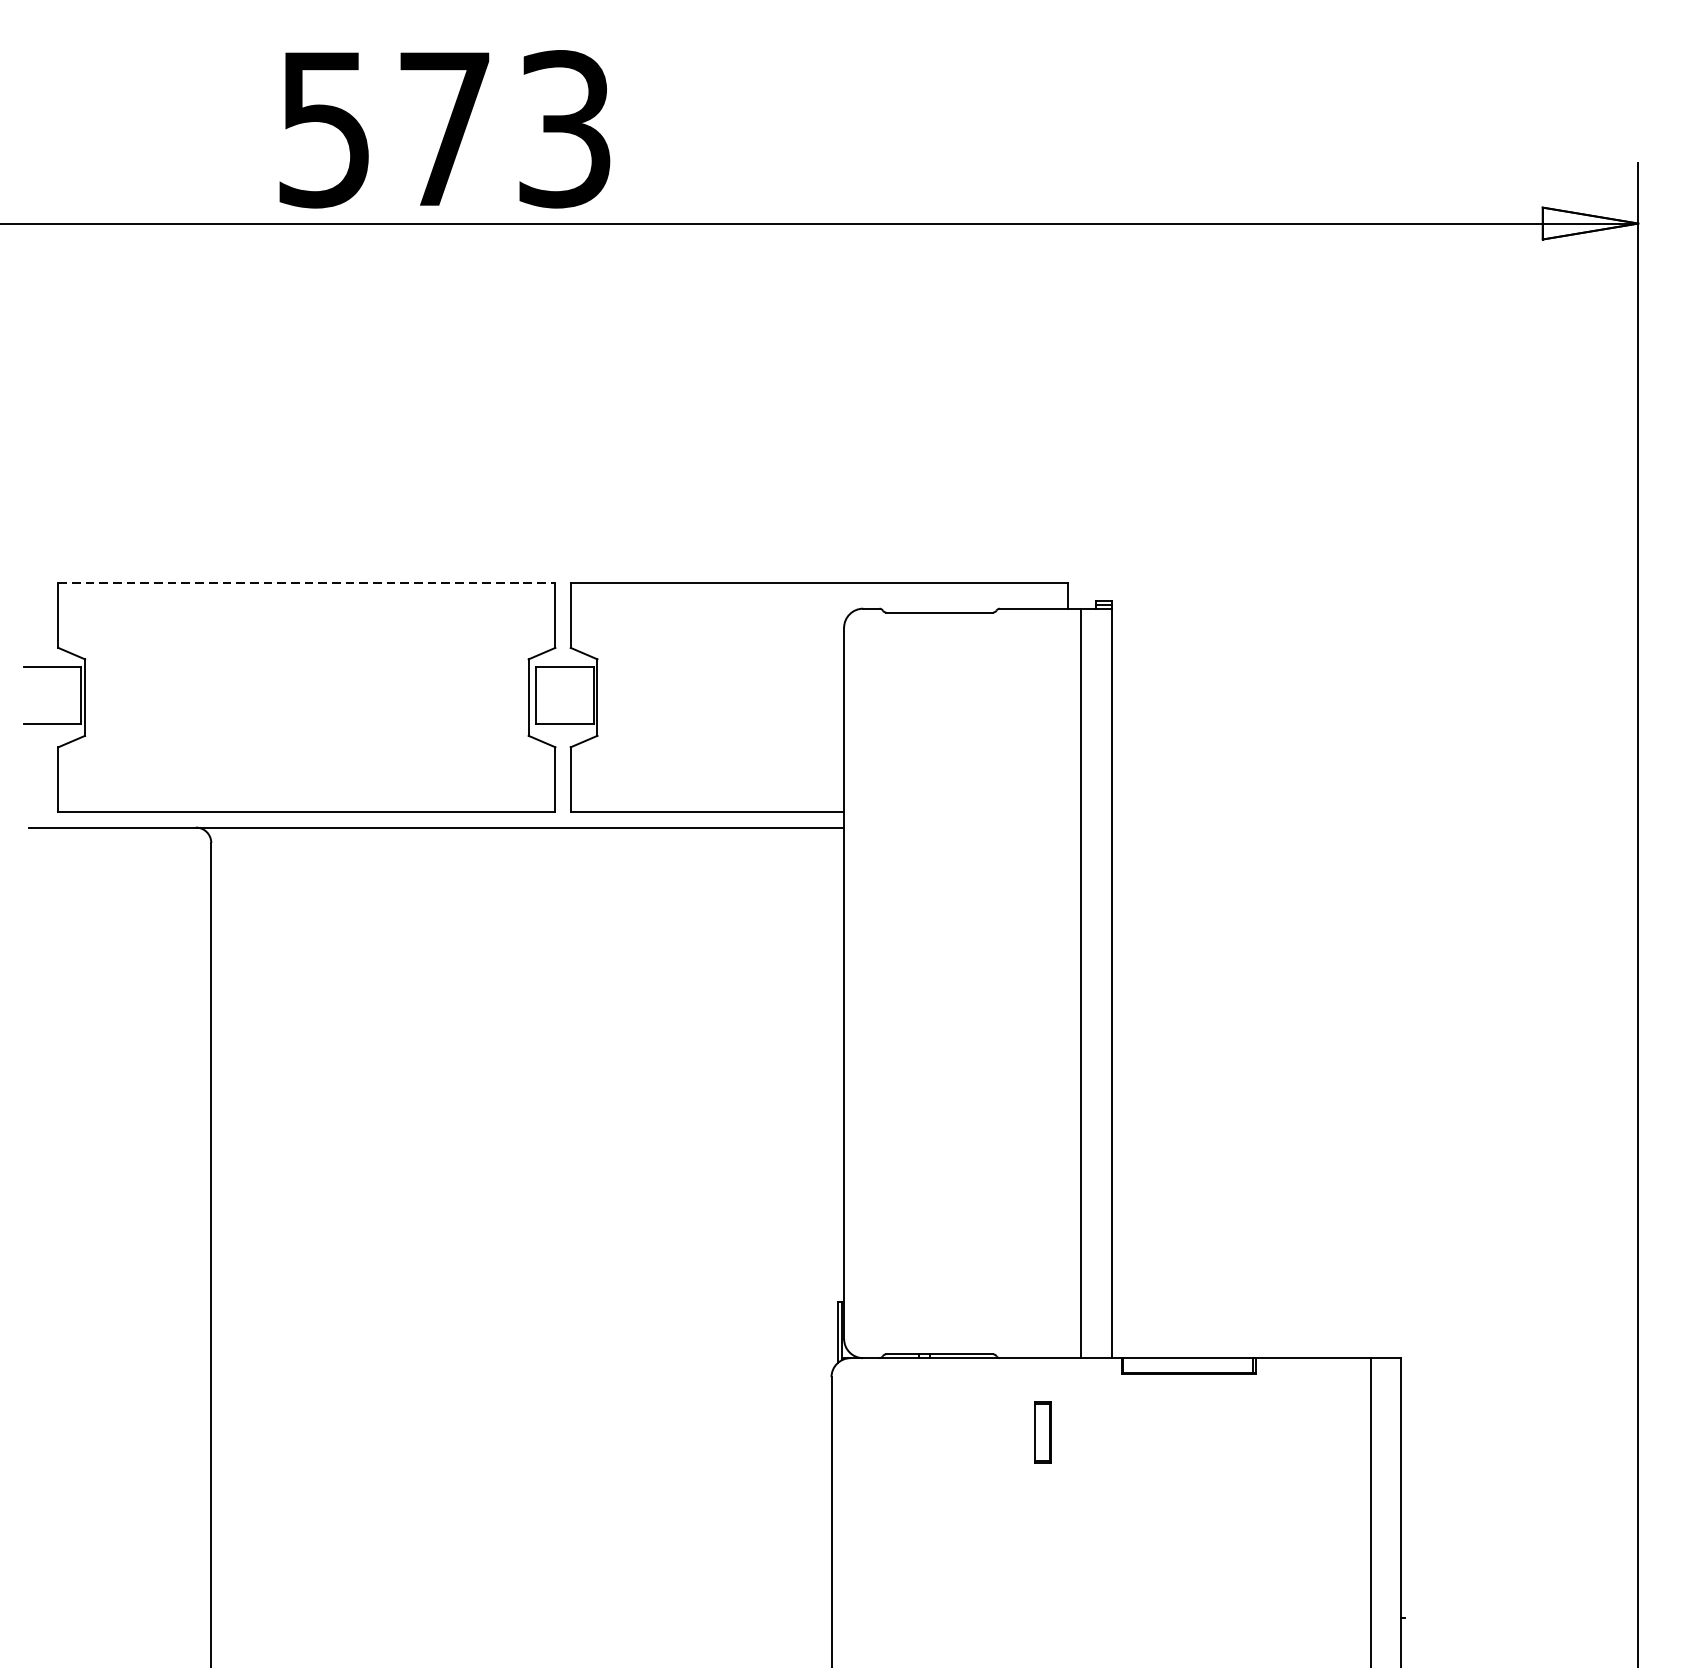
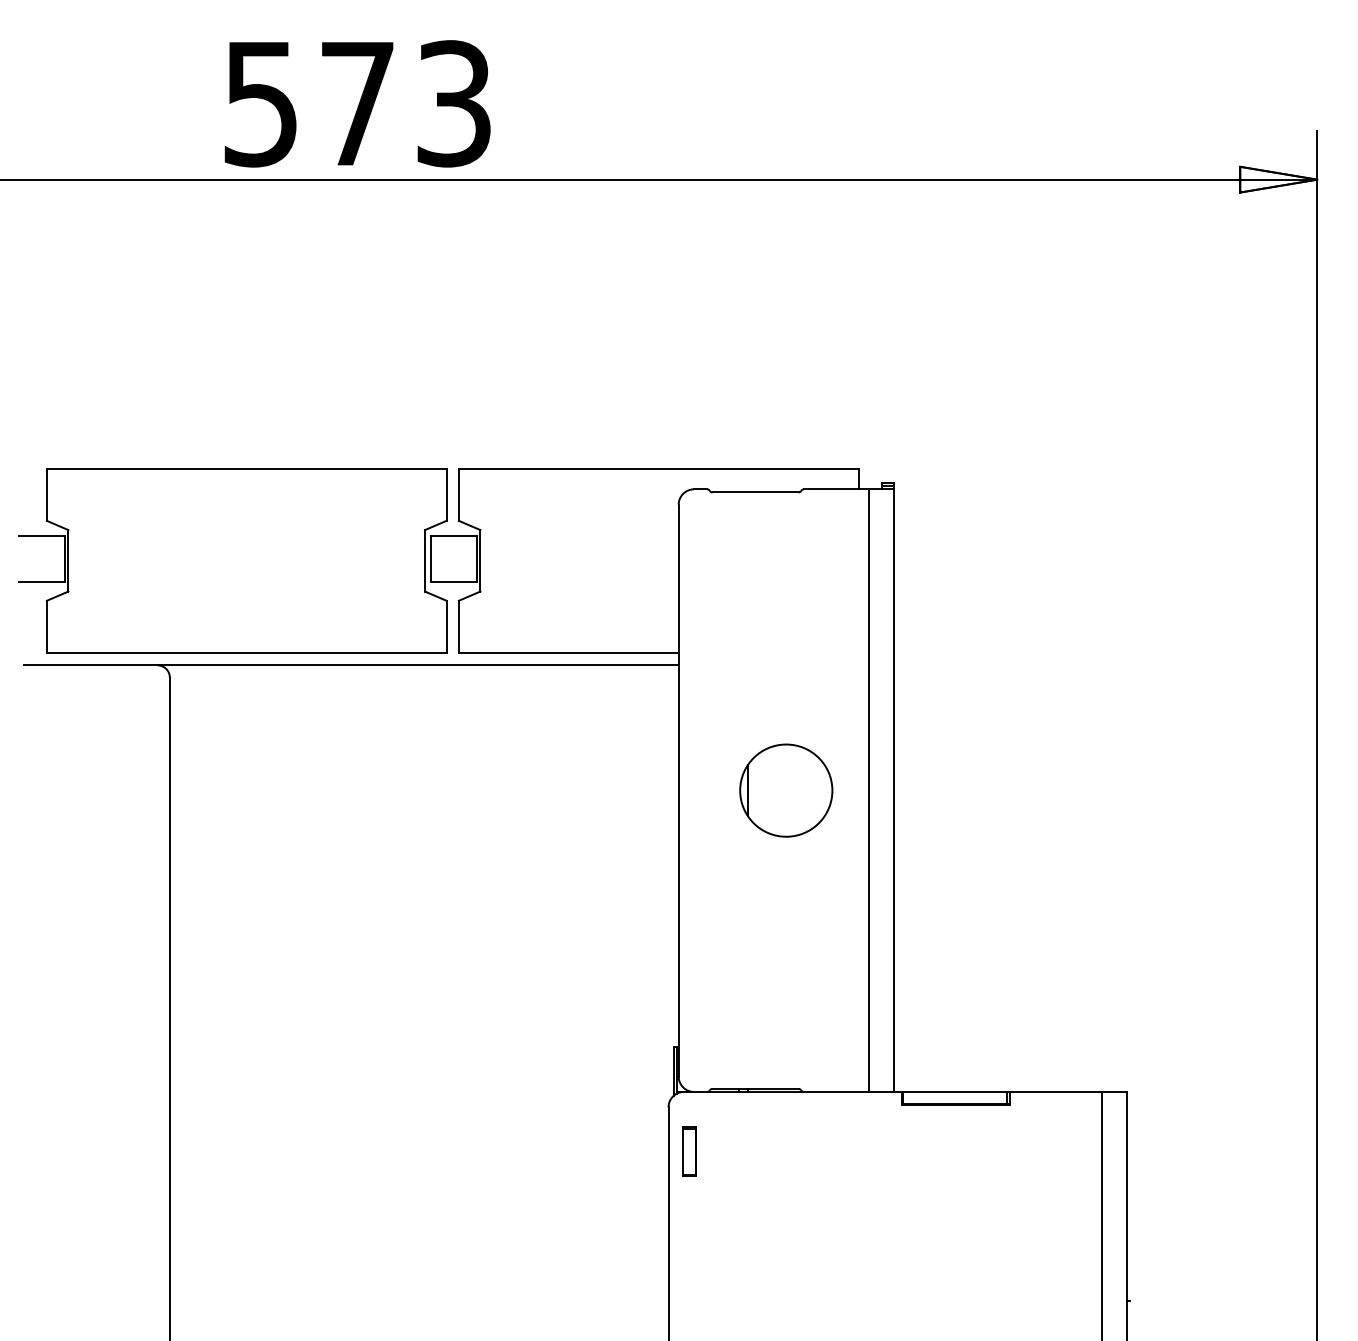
line: (306, 582) -> (246, 468), dashed -> solid
part: (978, 983) -> (786, 790), added
part: (1042, 1432) -> (689, 1151), moved

